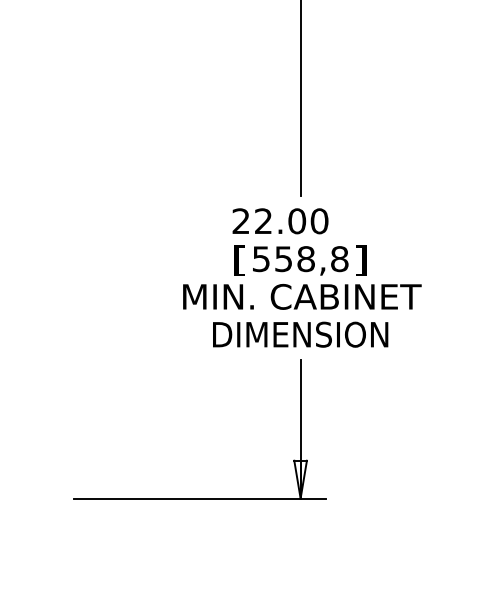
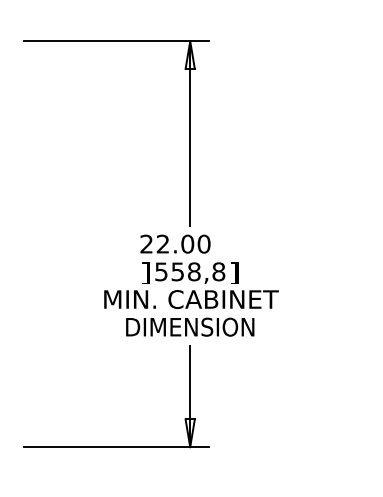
text: (239, 261) -> (145, 273), [ -> ]

